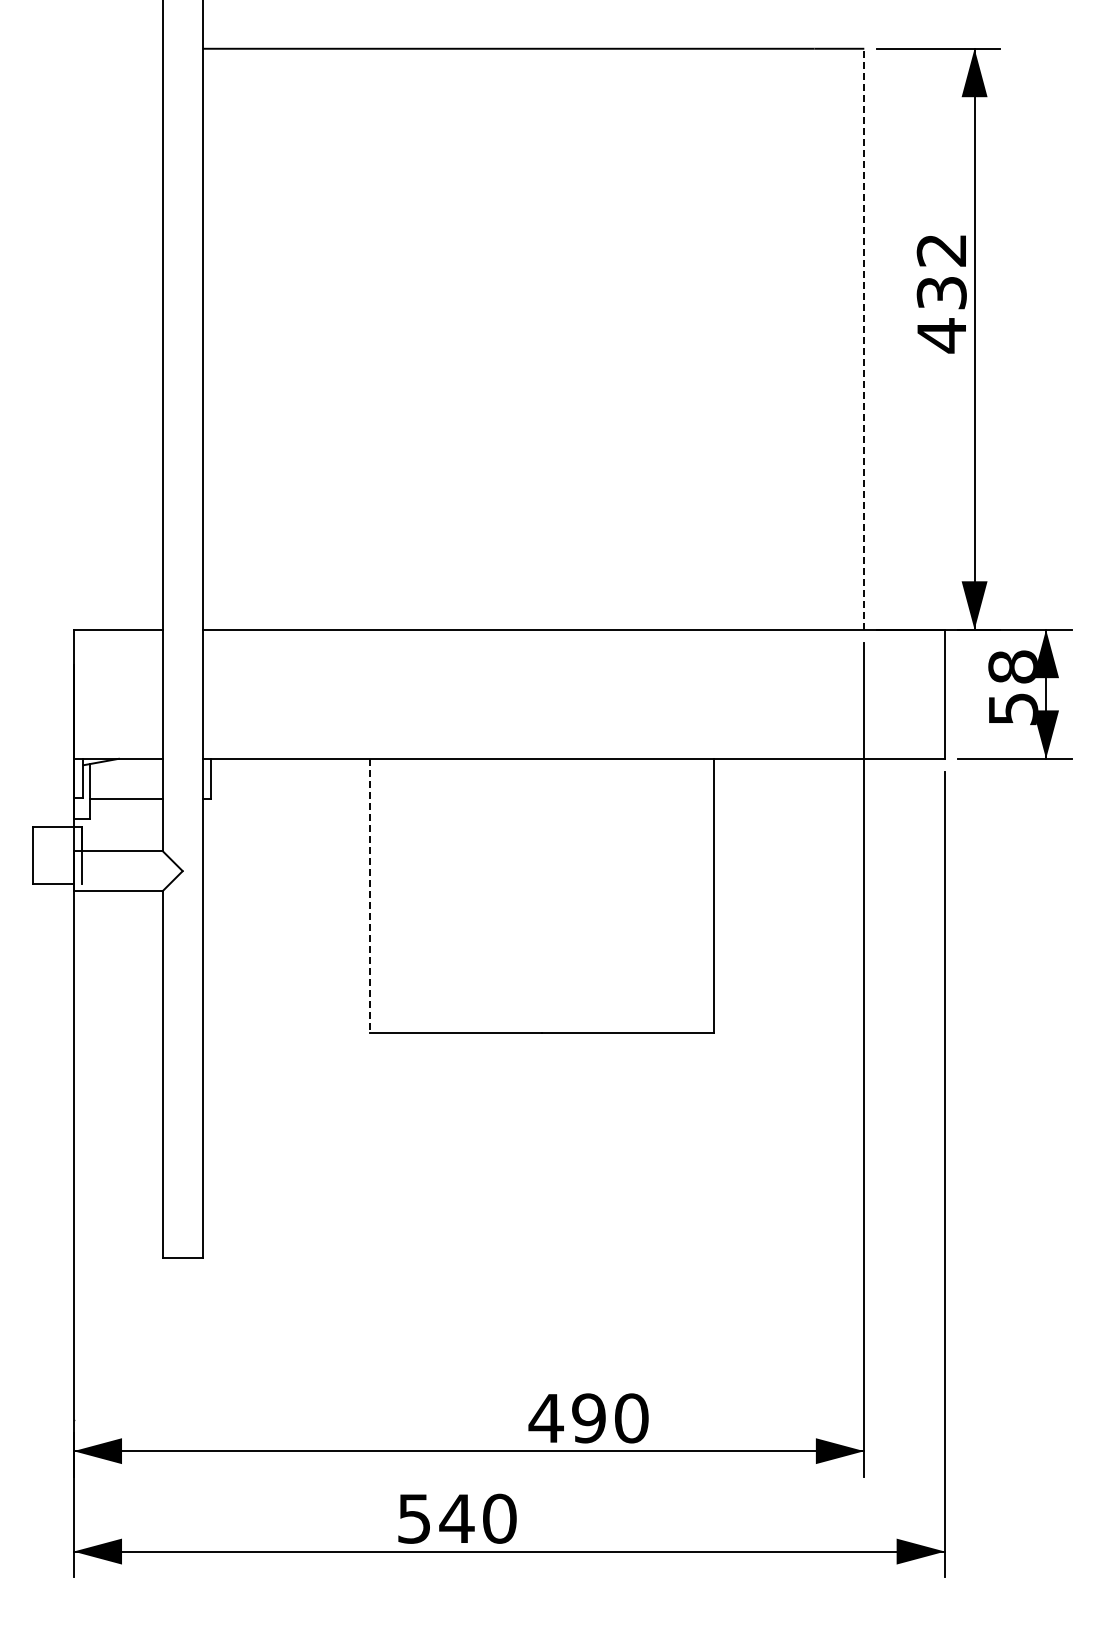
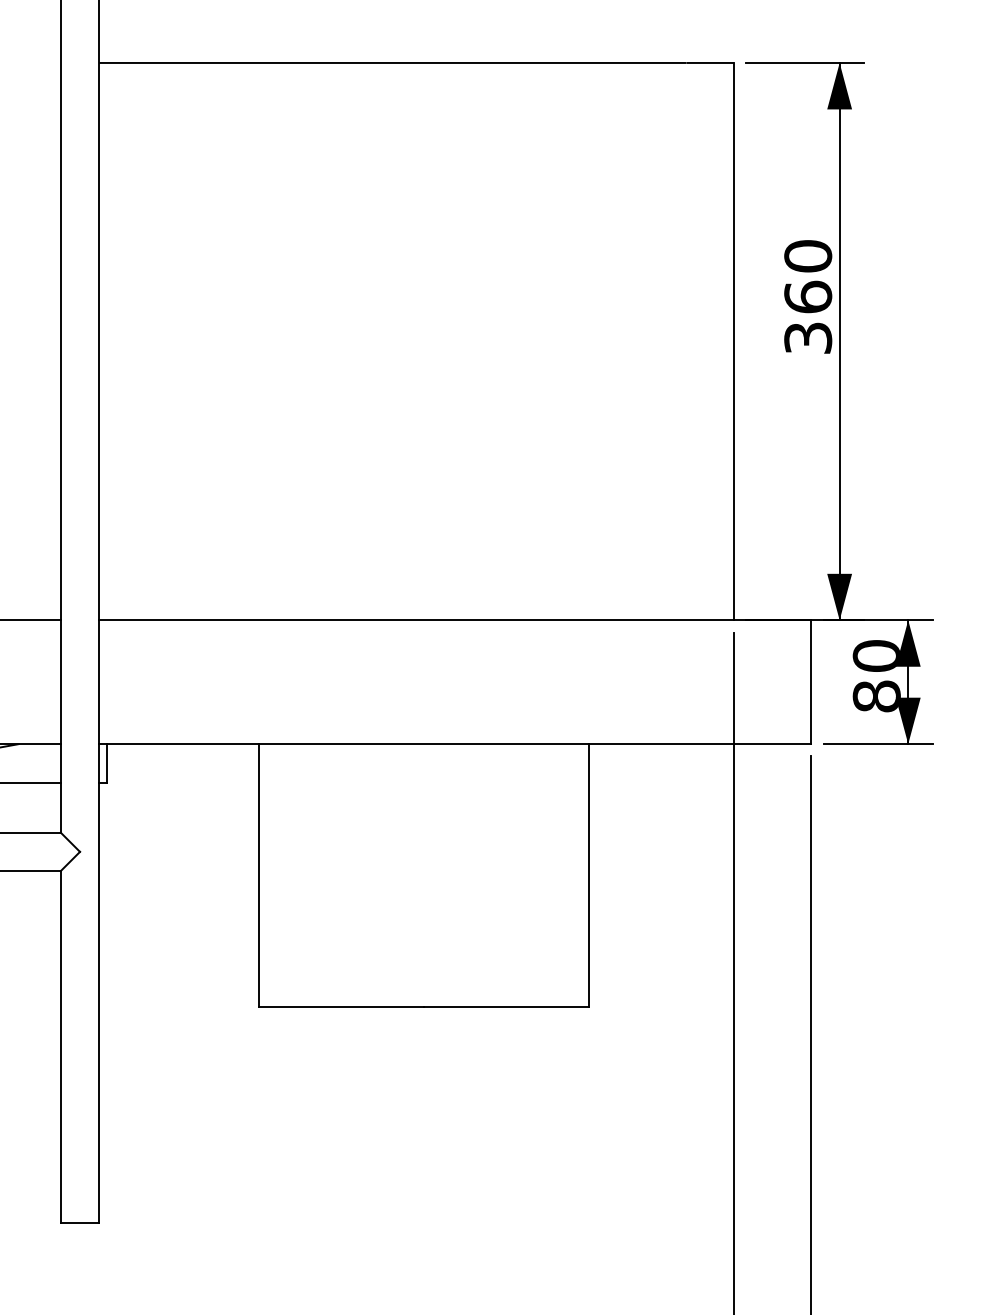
text: (941, 293) -> (807, 297), 432 -> 360
line: (864, 338) -> (734, 340), dashed -> solid
text: (1013, 687) -> (876, 675), 58 -> 80
line: (369, 896) -> (259, 876), dashed -> solid

